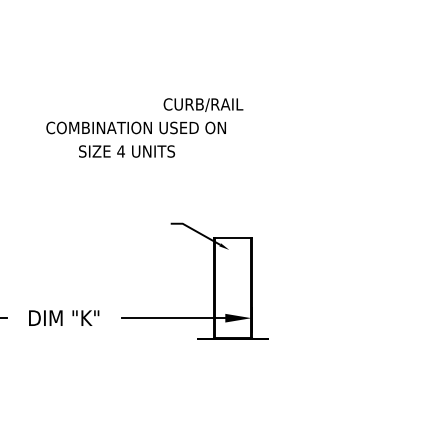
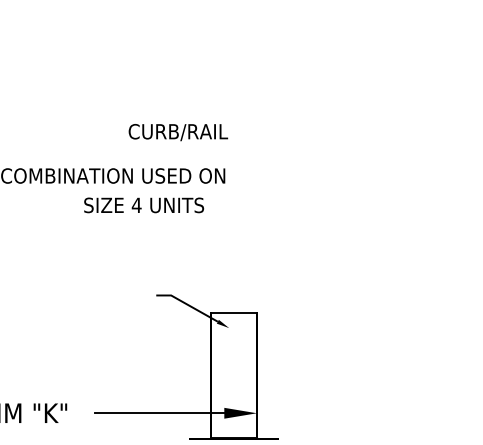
text: (203, 104) -> (178, 131), moved
text: (126, 151) -> (143, 205), moved

